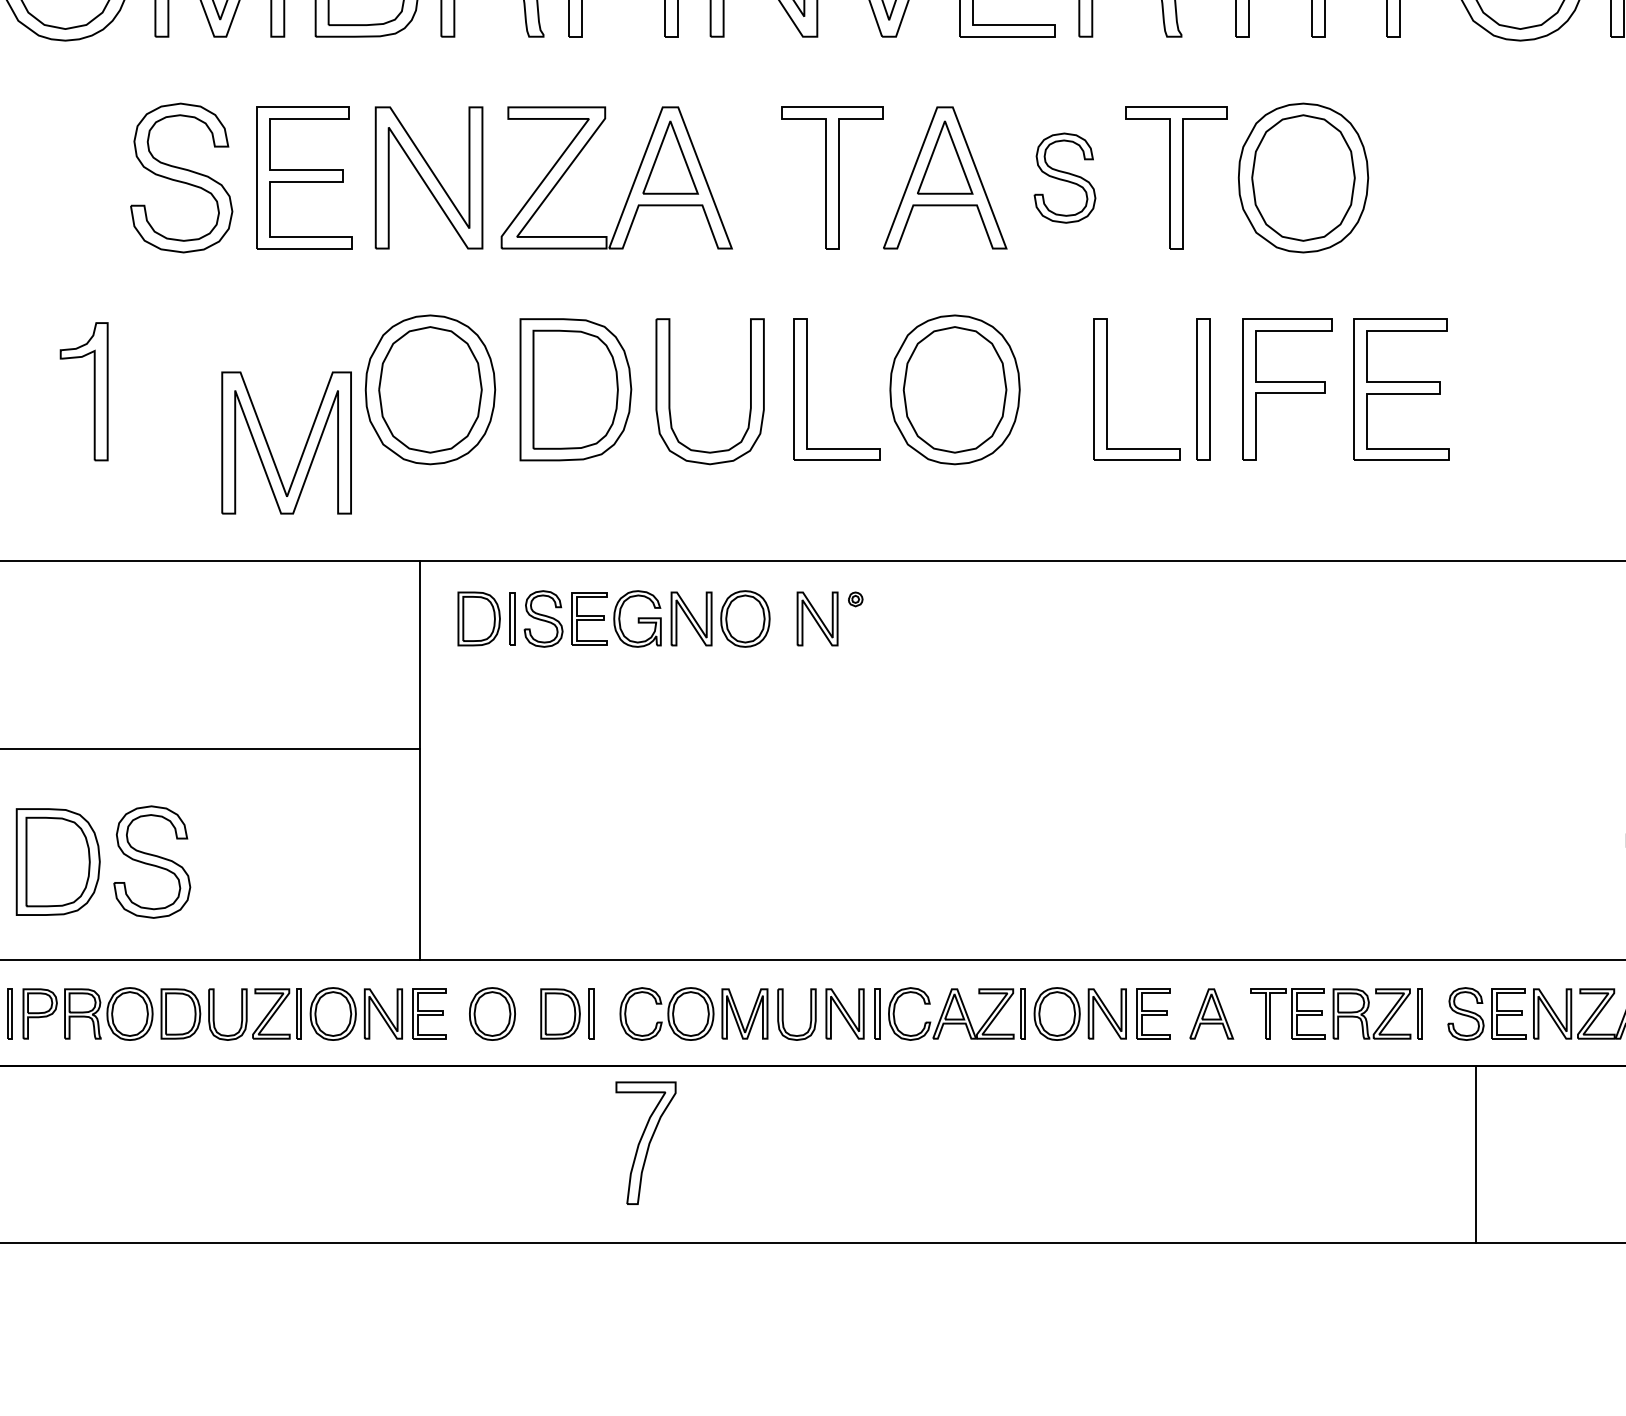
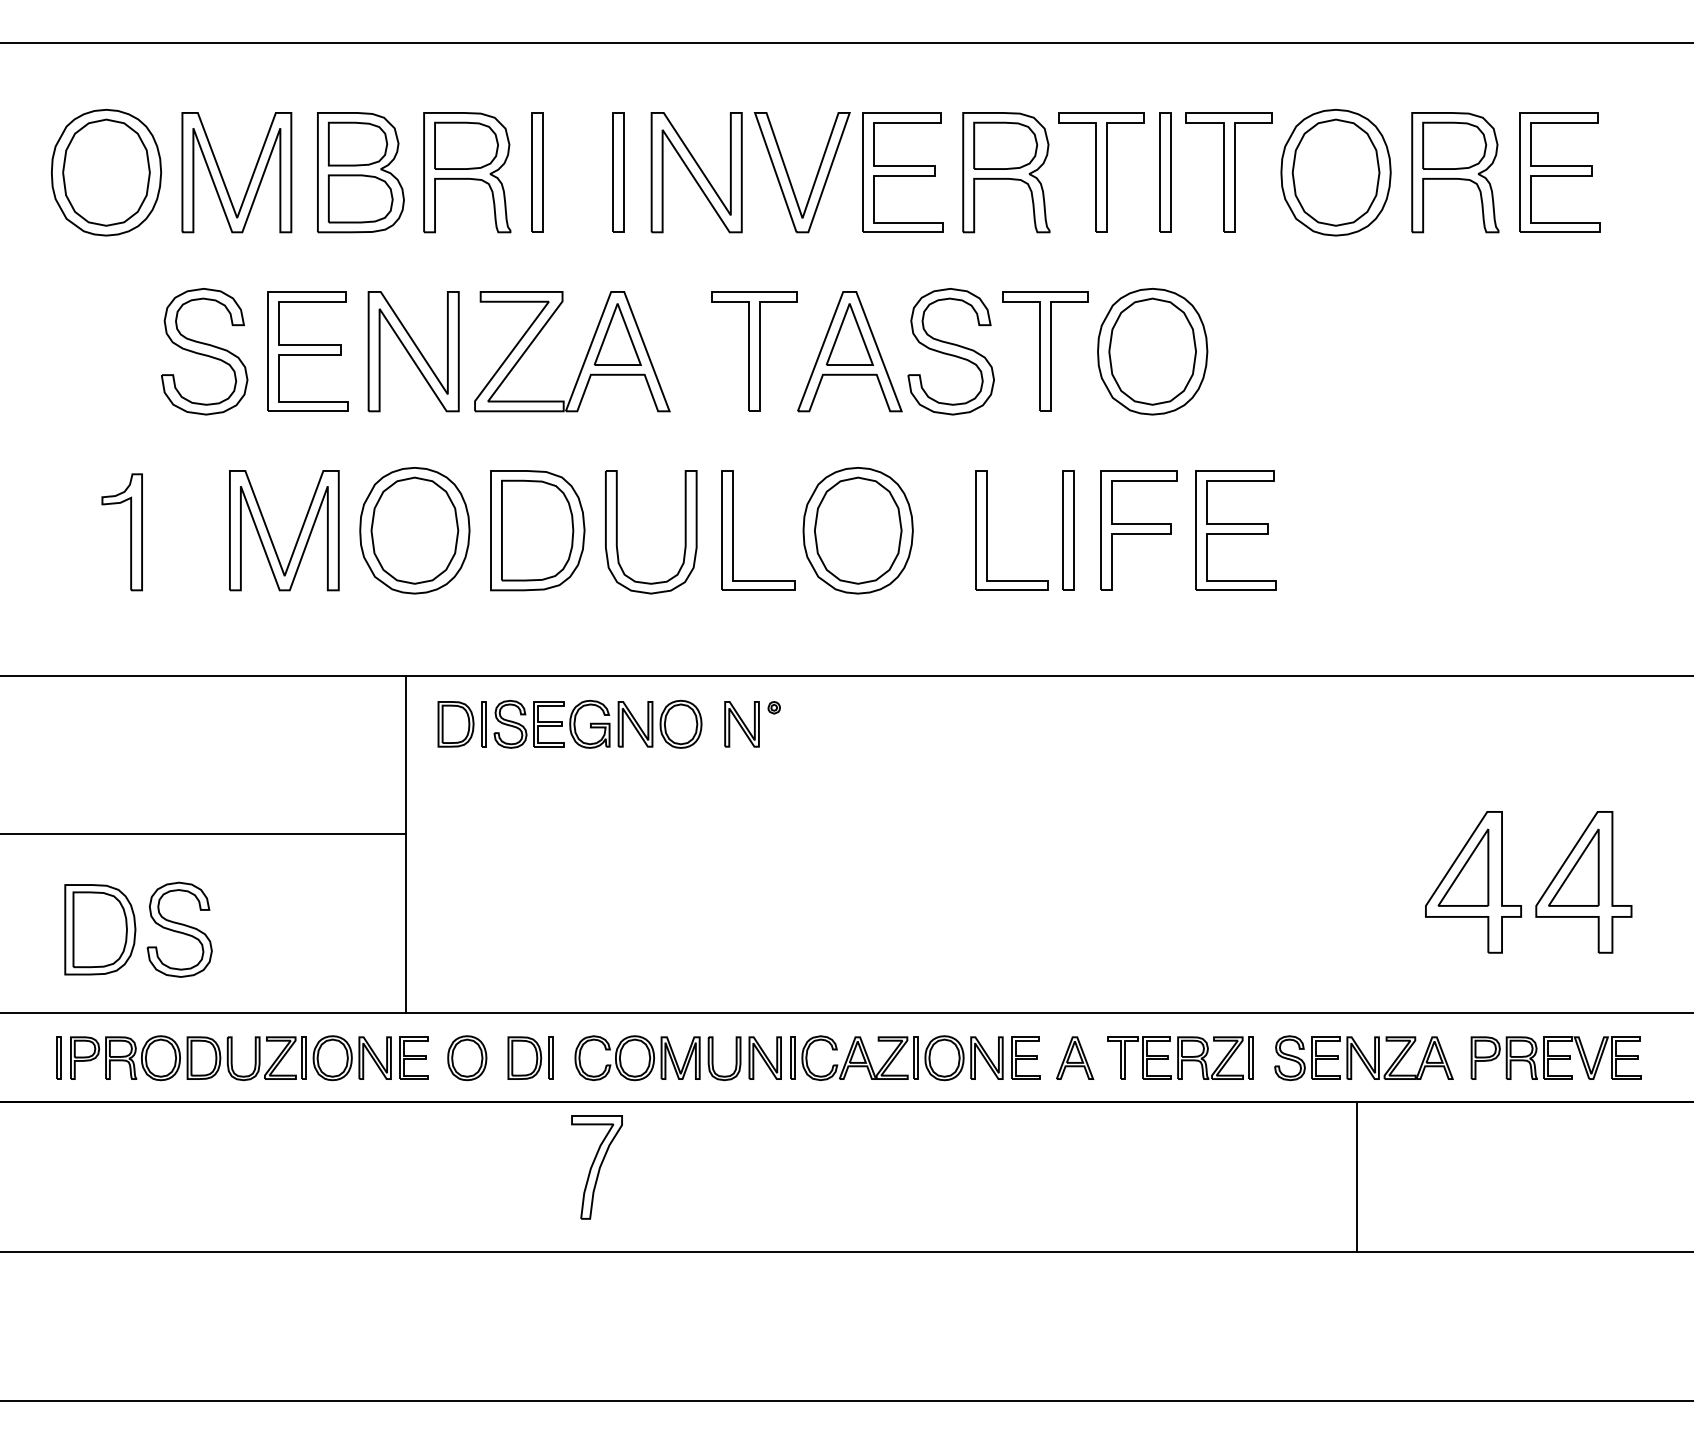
part: (1064, 177) -> (950, 351), size x1.67
part: (270, 447) -> (270, 534), moved
line: (1476, 1154) -> (1357, 1176), moved

